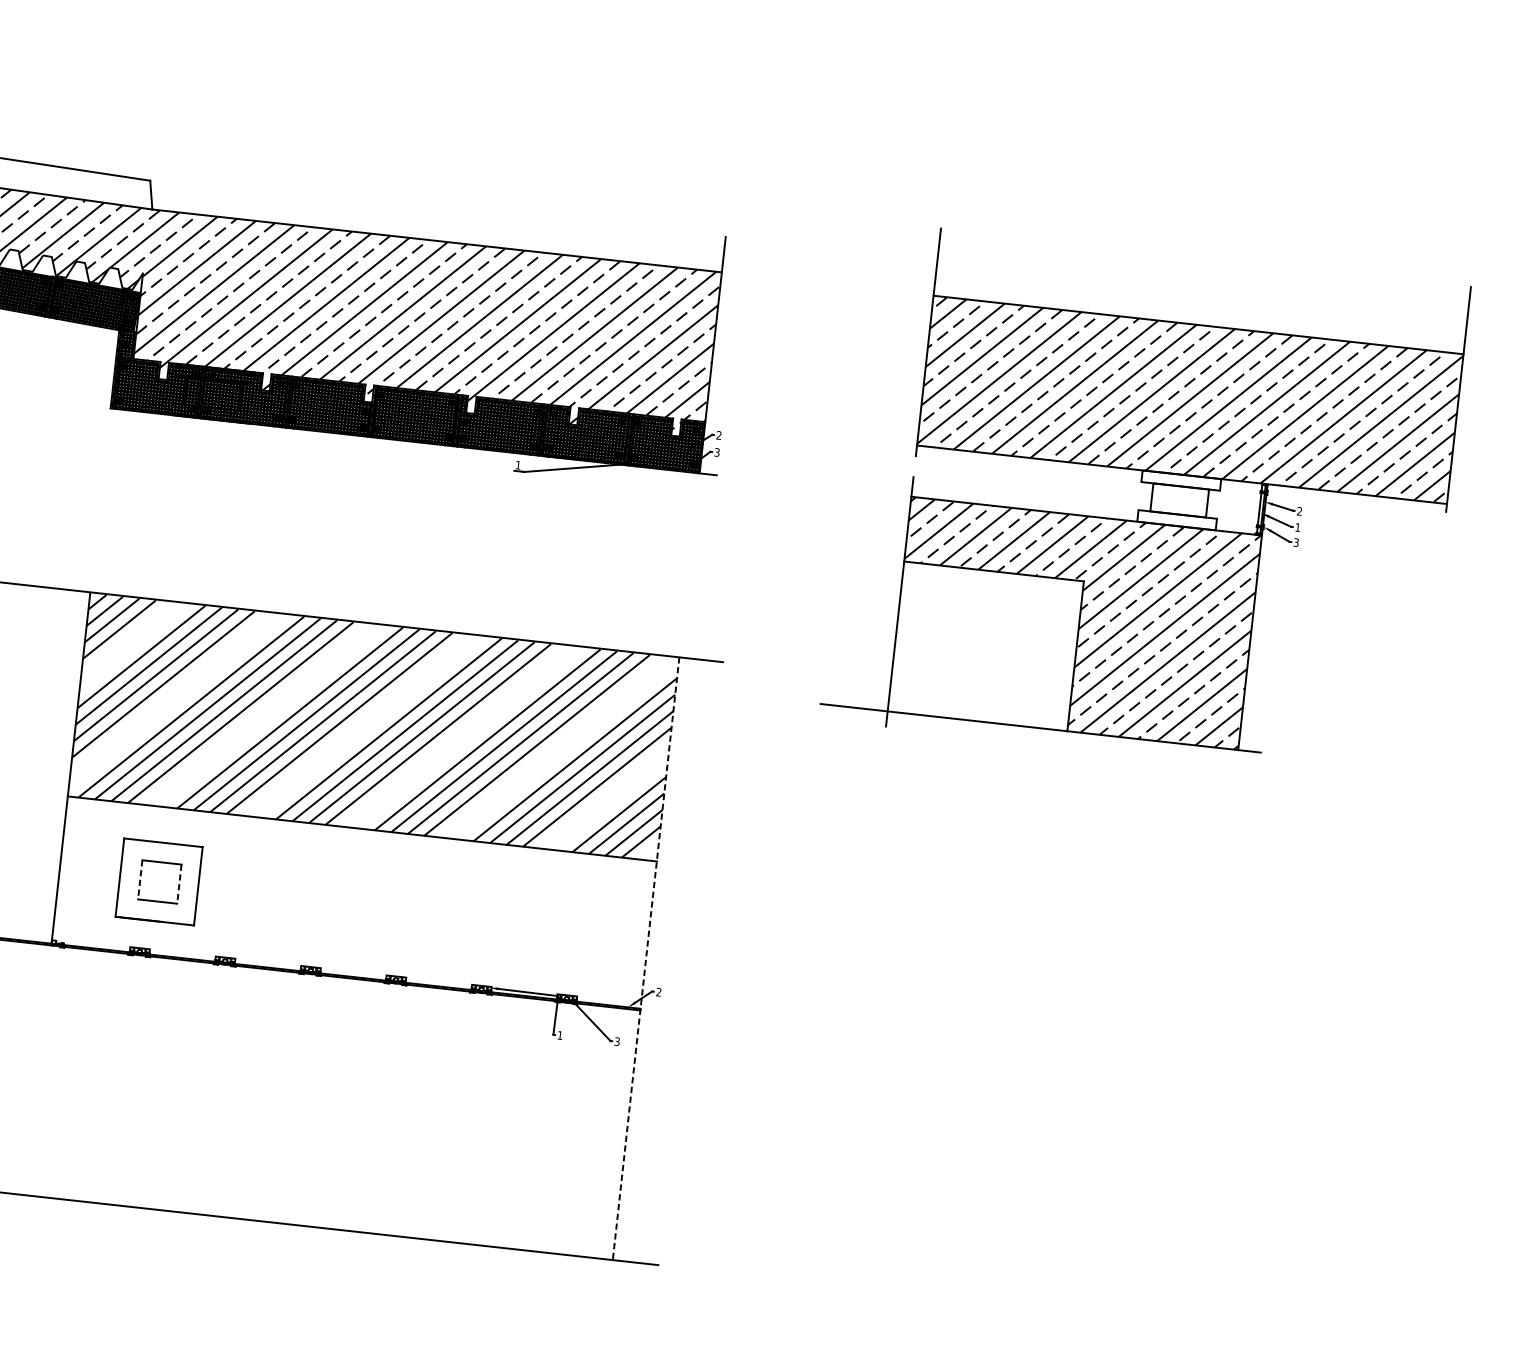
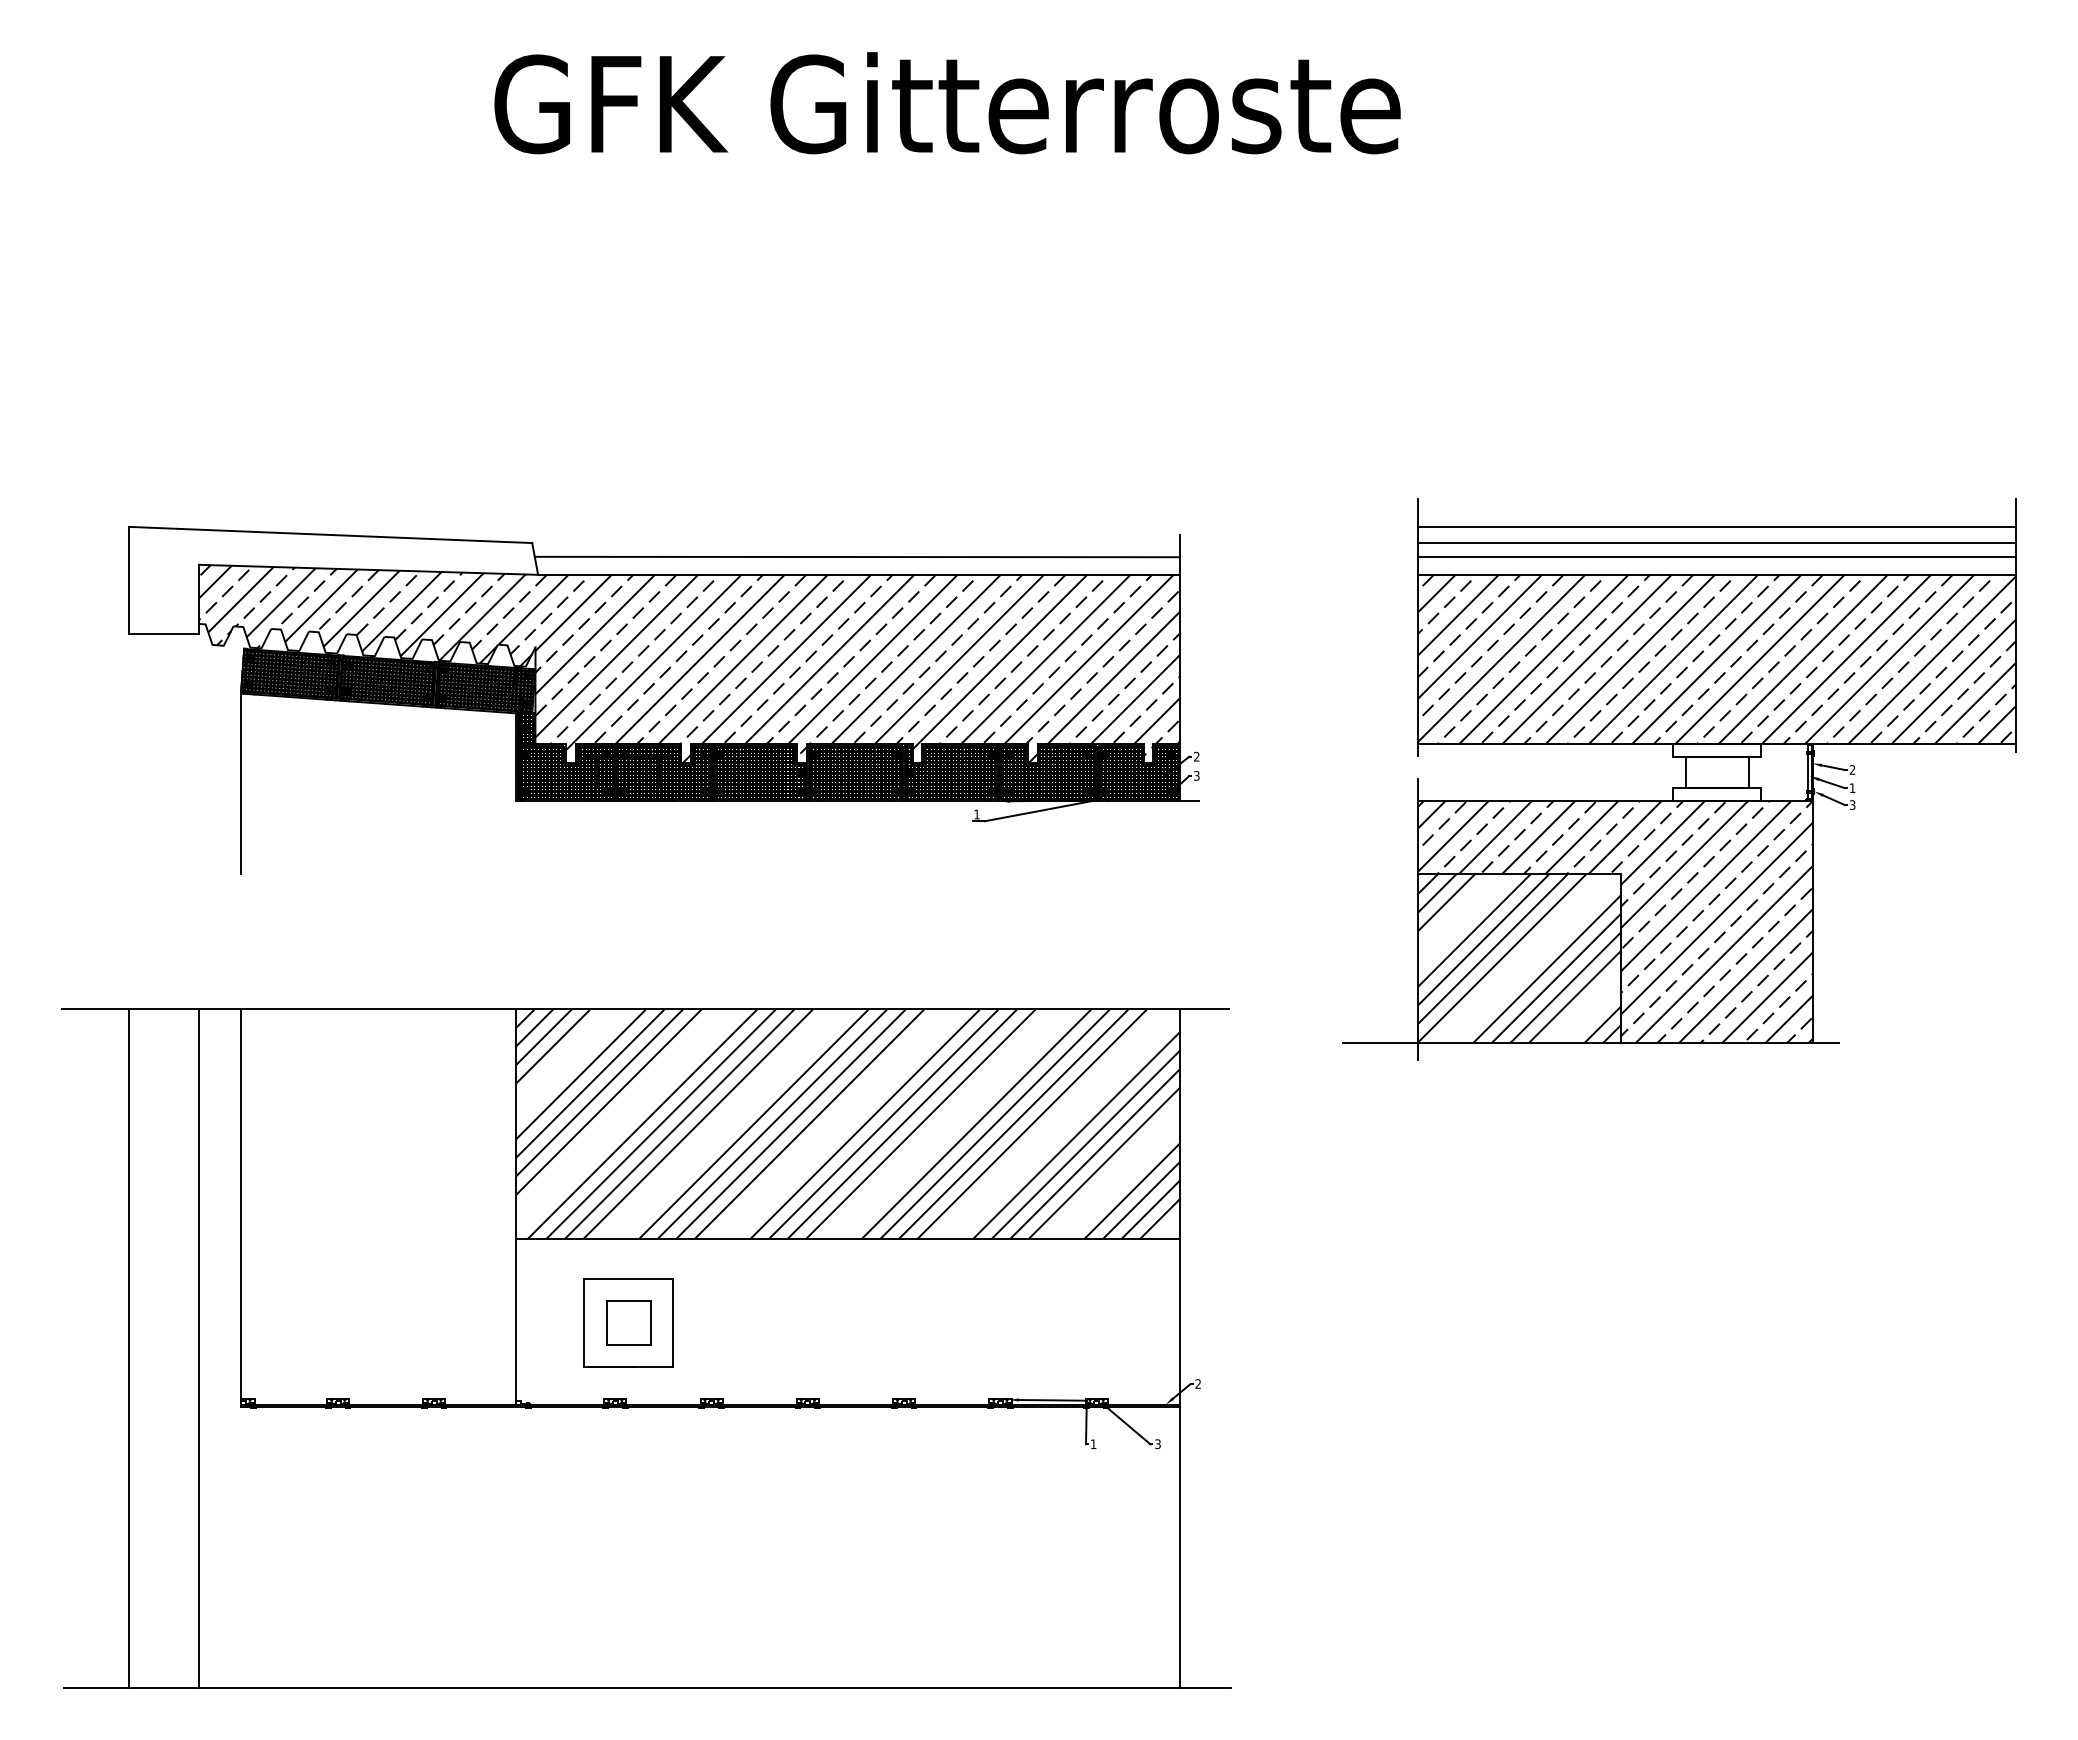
line: (436, 224) -> (856, 556), added
line: (1202, 282) -> (1716, 526), added
line: (1201, 297) -> (1716, 543), added
line: (1199, 309) -> (1716, 557), added
hatch: (985, 646) -> (1519, 958), added
line: (140, 880) -> (607, 1323), dashed -> solid
line: (179, 884) -> (651, 1323), dashed -> solid
line: (645, 958) -> (1179, 1348), dashed -> solid

